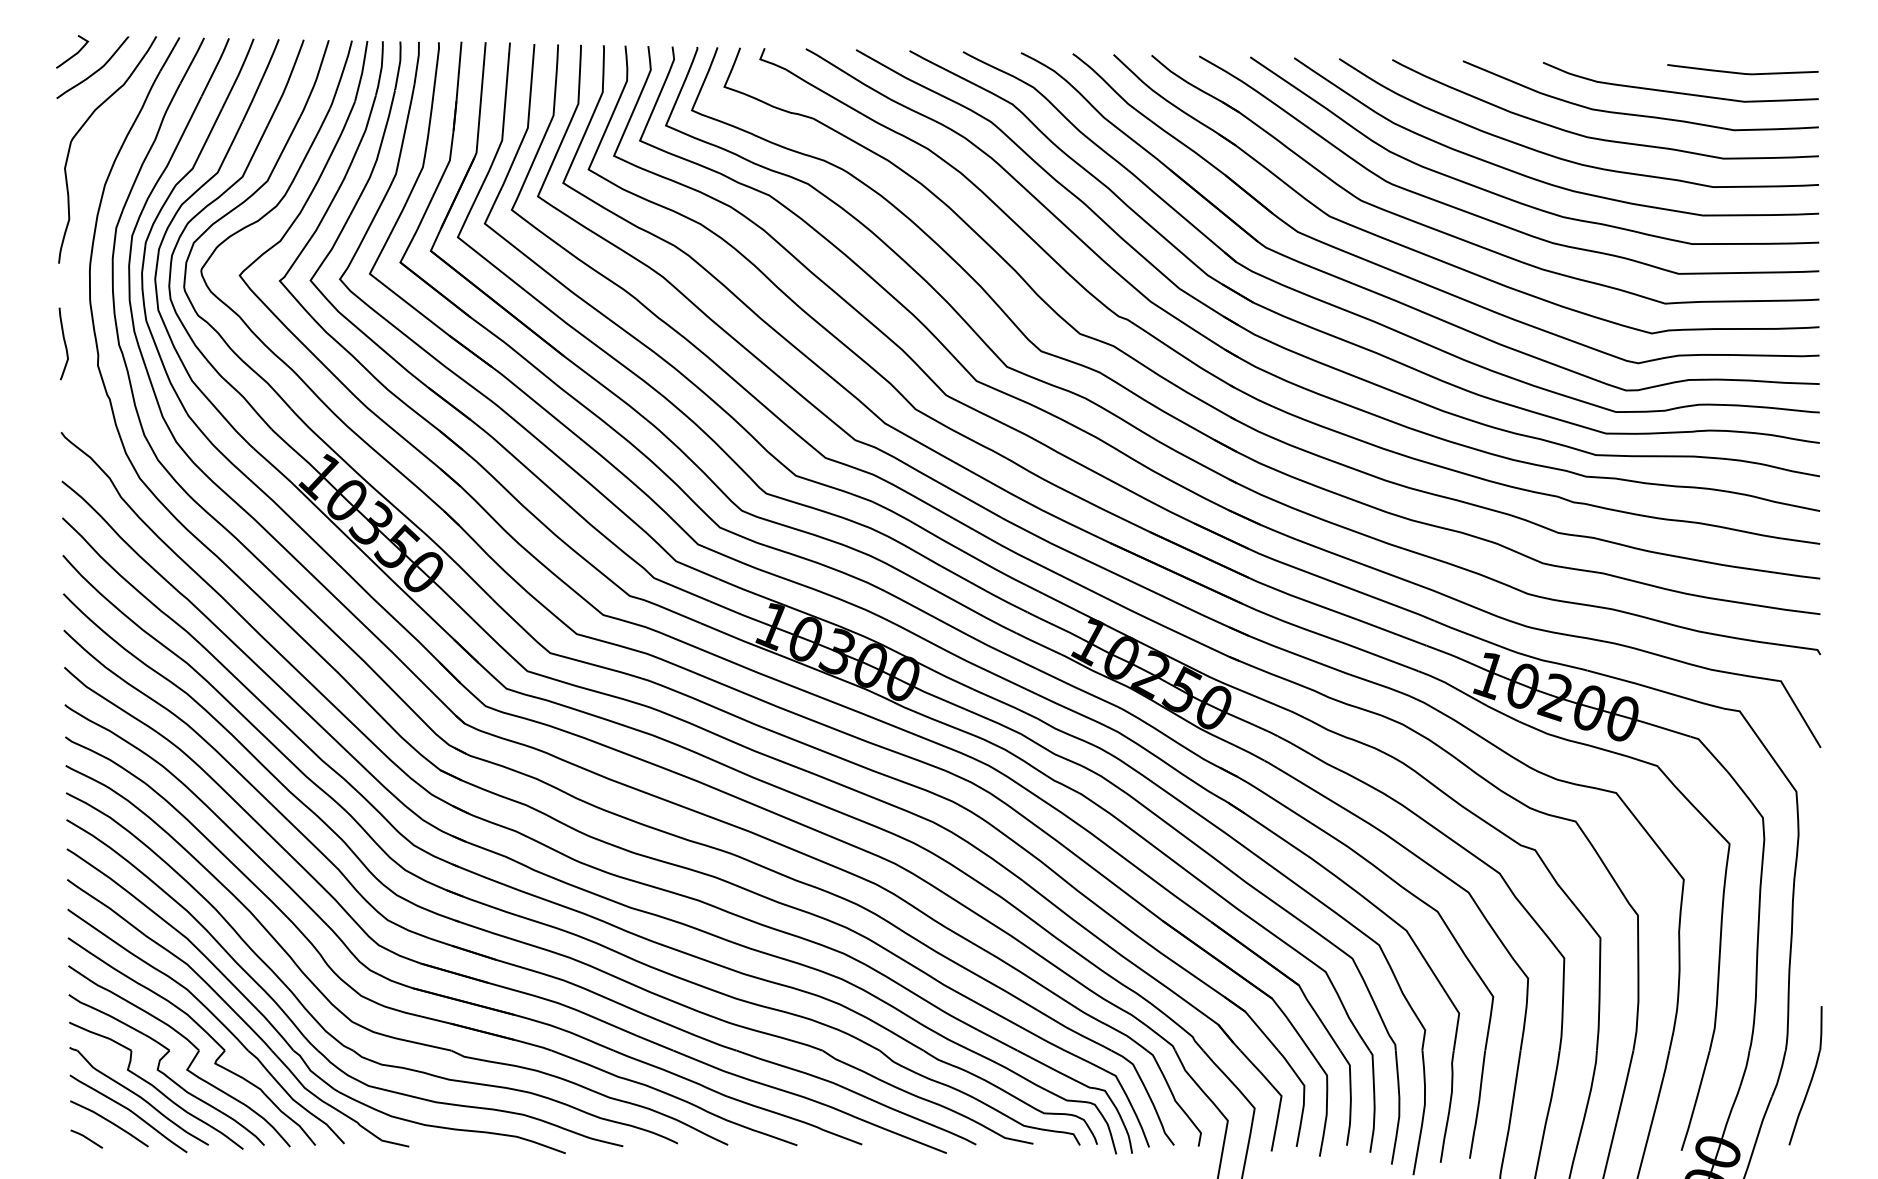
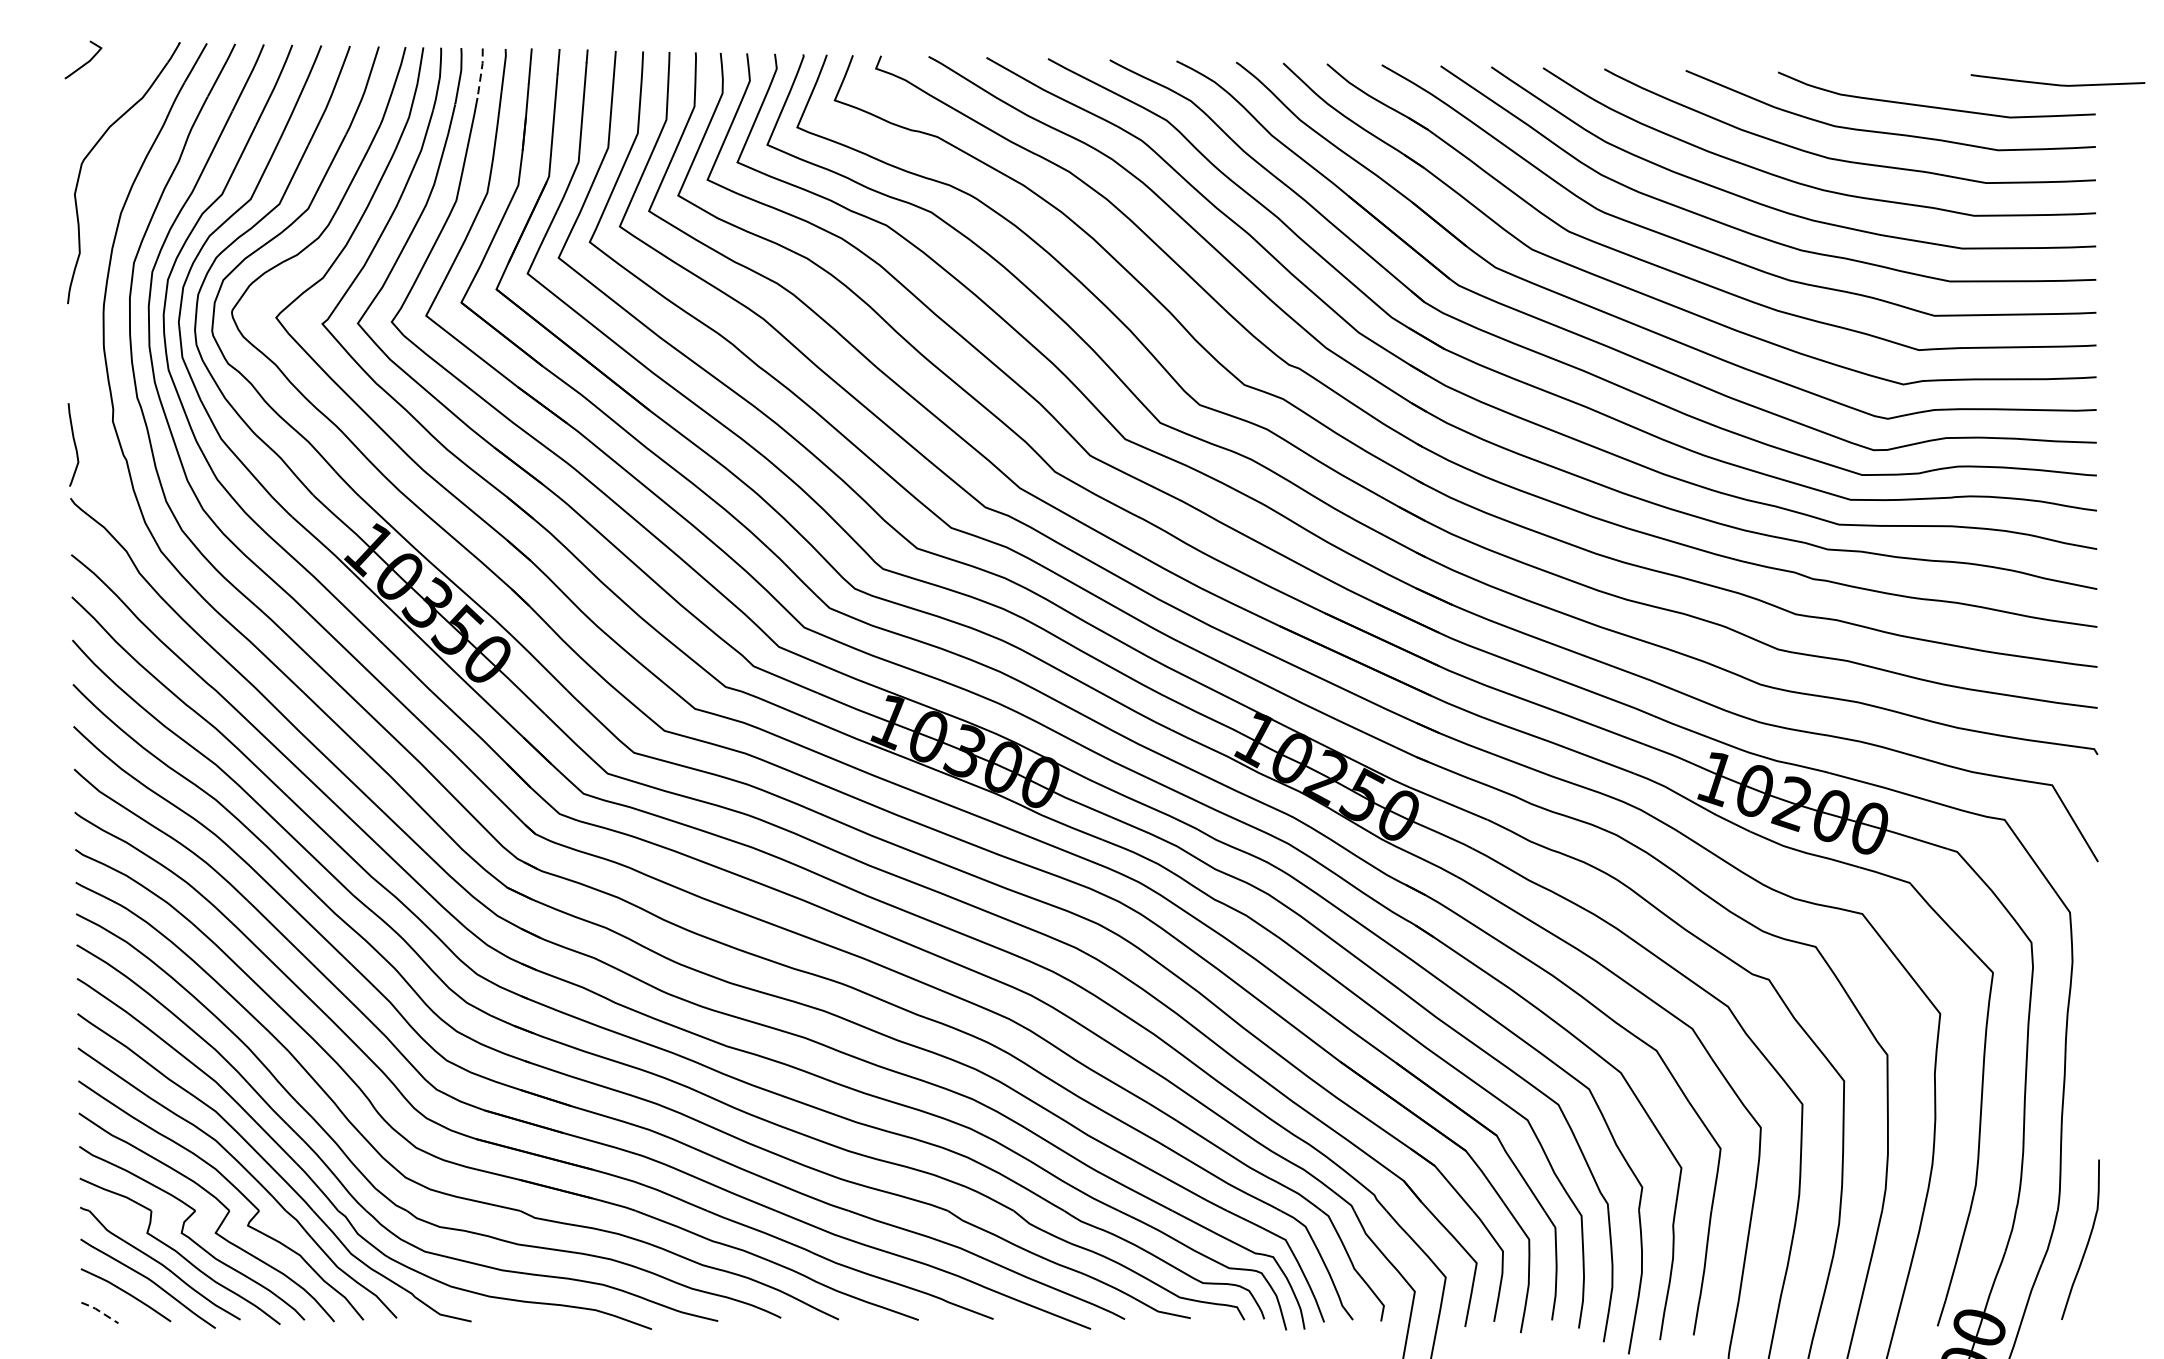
line: (417, 63) -> (481, 73), solid -> dashed
curve: (94, 71) -> (108, 82), removed
curve: (1742, 72) -> (2057, 83), moved
curve: (64, 343) -> (74, 444), moved
line: (86, 1137) -> (99, 1310), solid -> dashed

